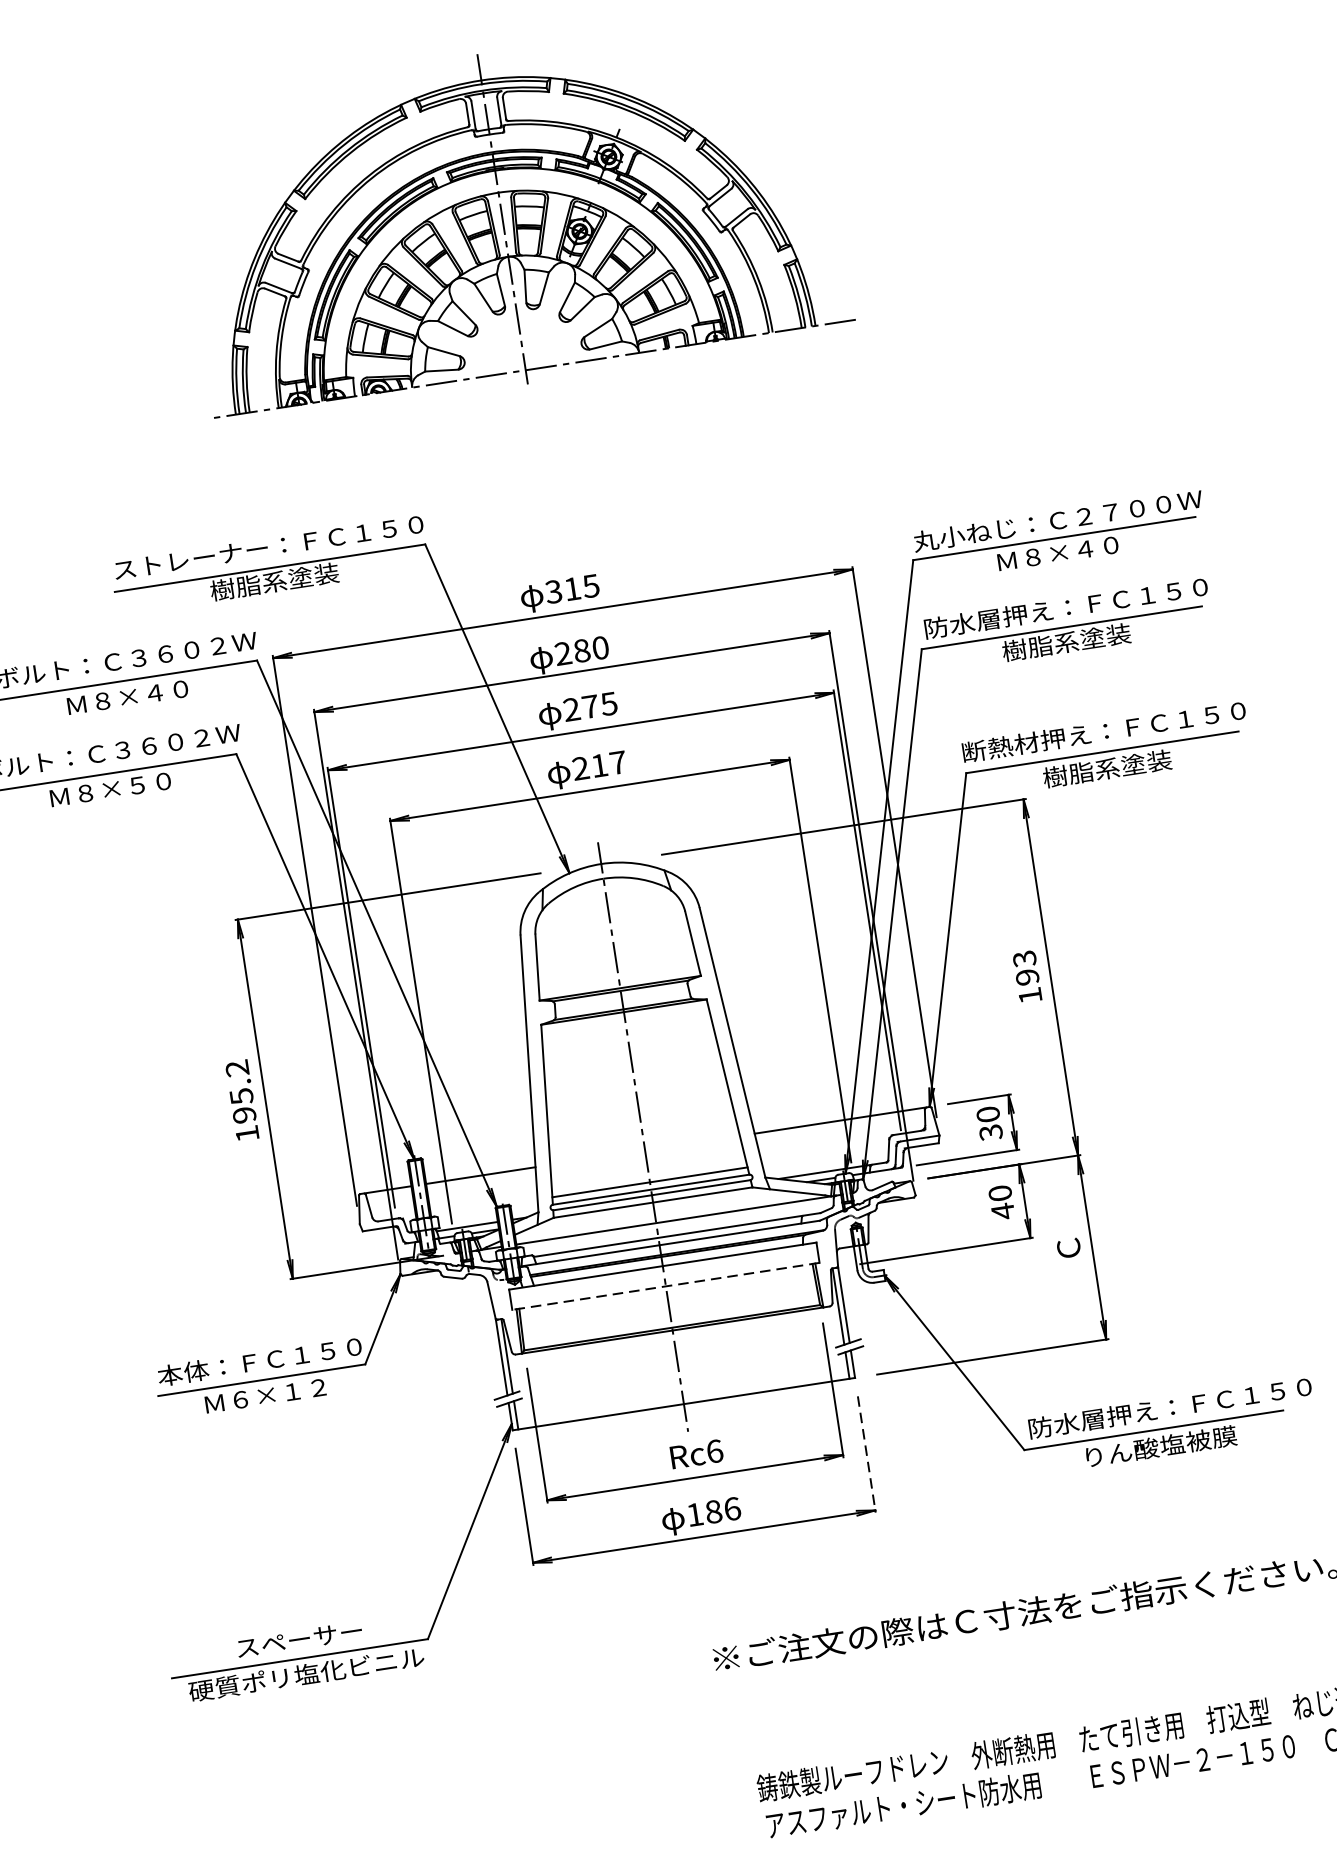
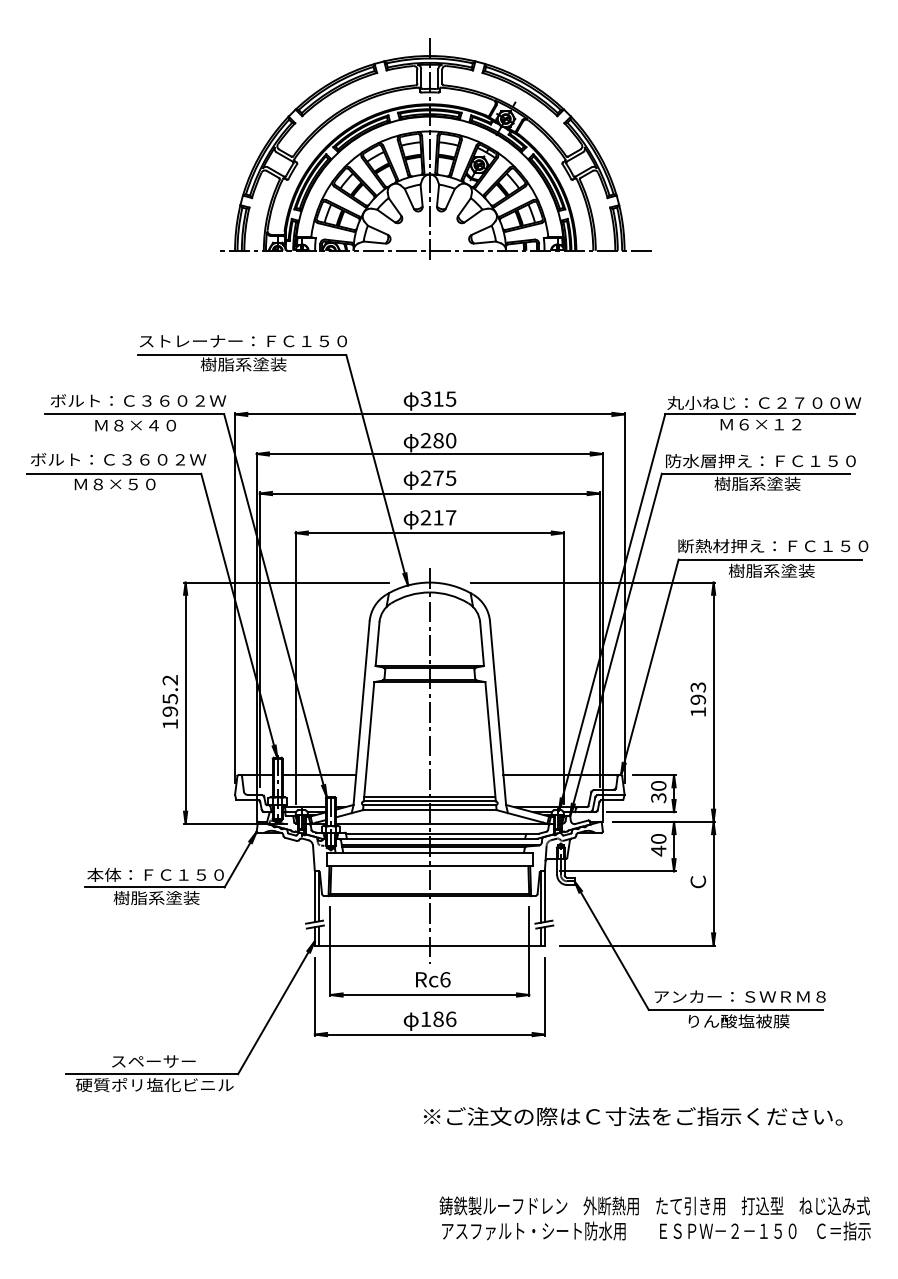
text: (1072, 551) -> (770, 424), Ｍ８×４０ -> Ｍ６×１２
line: (665, 1286) -> (429, 866), dashed -> solid
text: (266, 1396) -> (156, 898), Ｍ６×１２ -> 樹脂系塗装
text: (1169, 1407) -> (748, 996), 防水層押え：ＦＣ１５０ -> アンカー：ＳＷＲＭ８
line: (866, 1455) -> (544, 997), dashed -> solid

